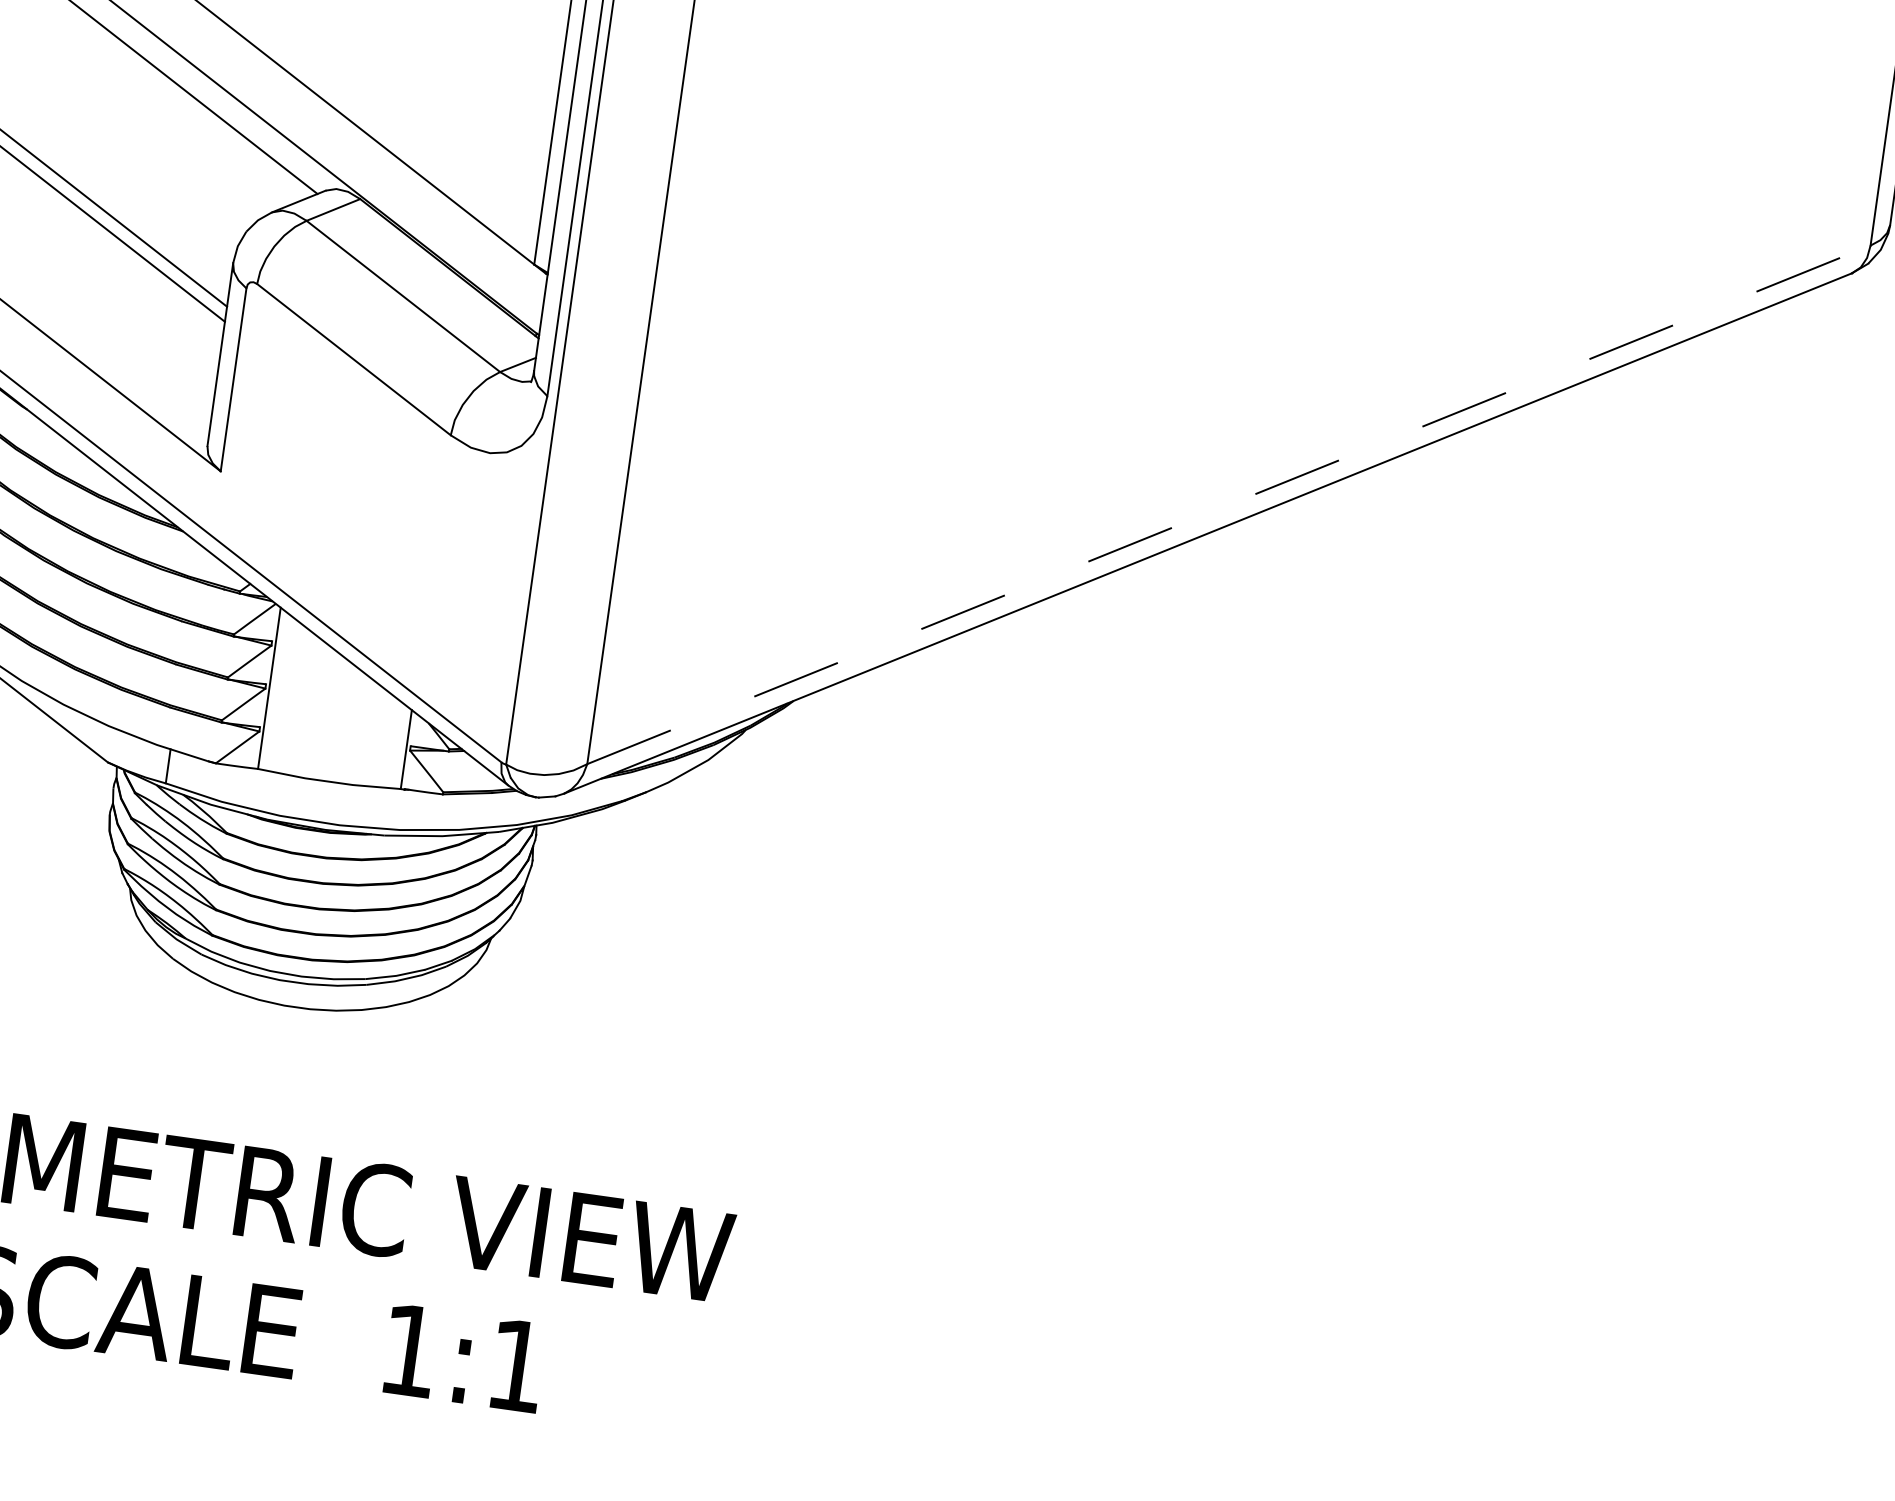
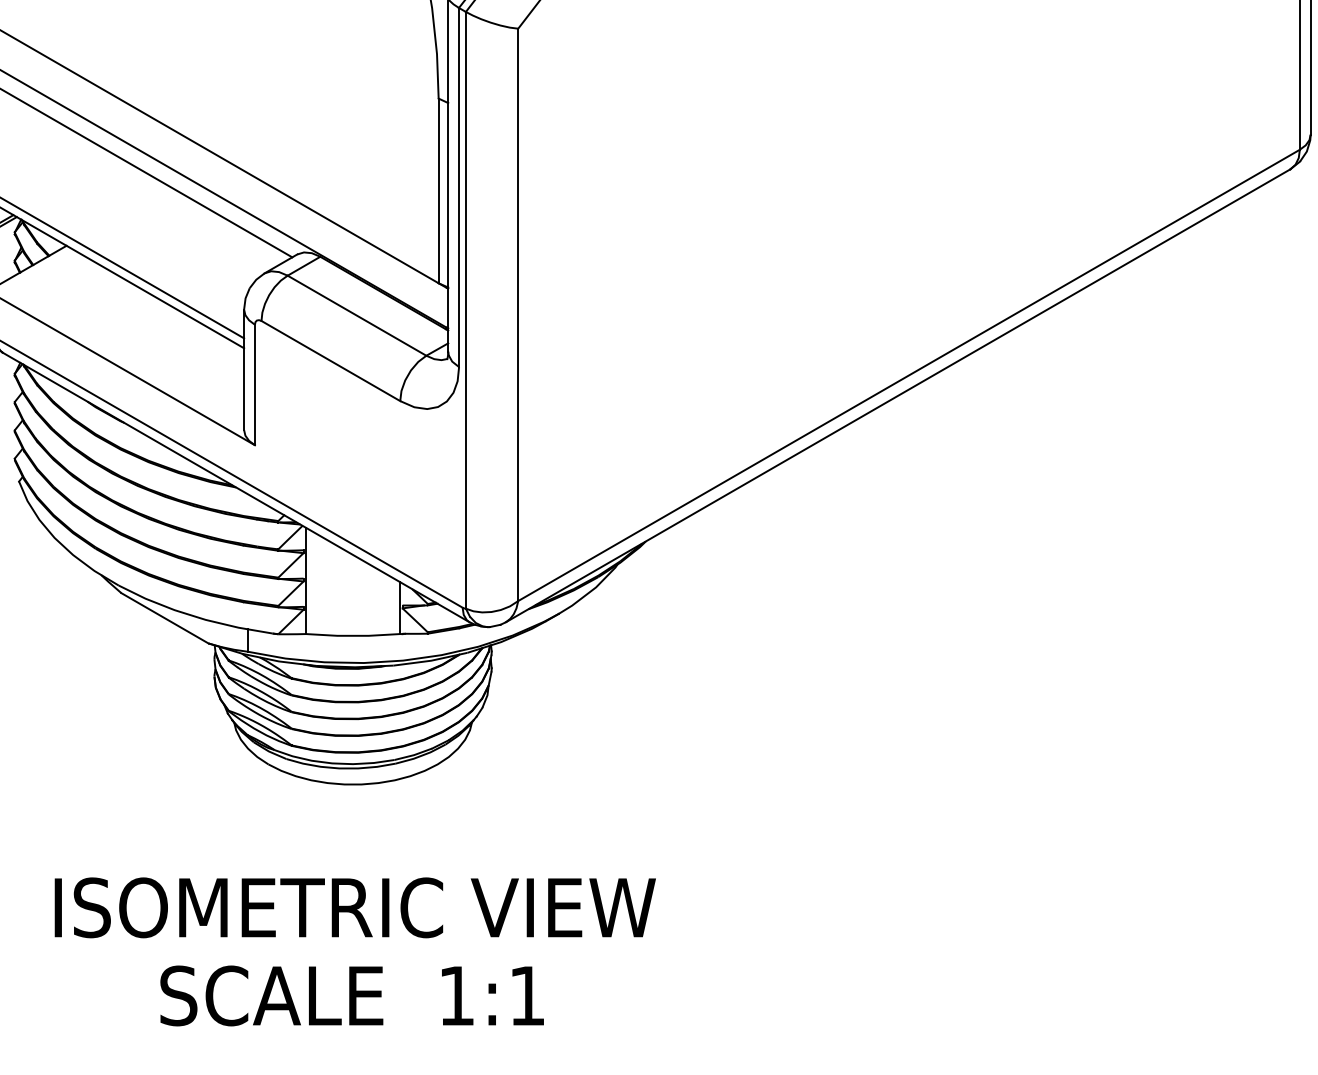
line: (1229, 505) -> (909, 375), dashed -> solid

